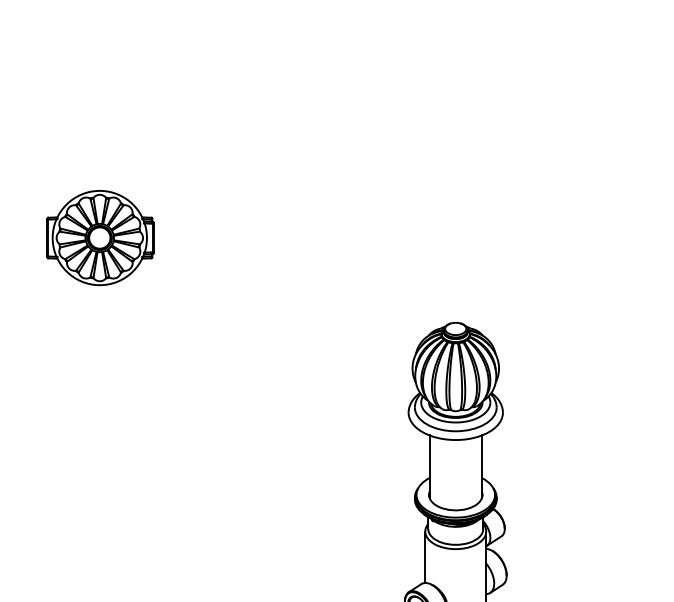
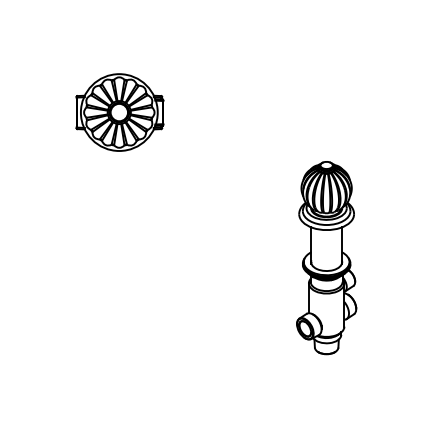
part: (99, 237) -> (119, 112), size x1.4

